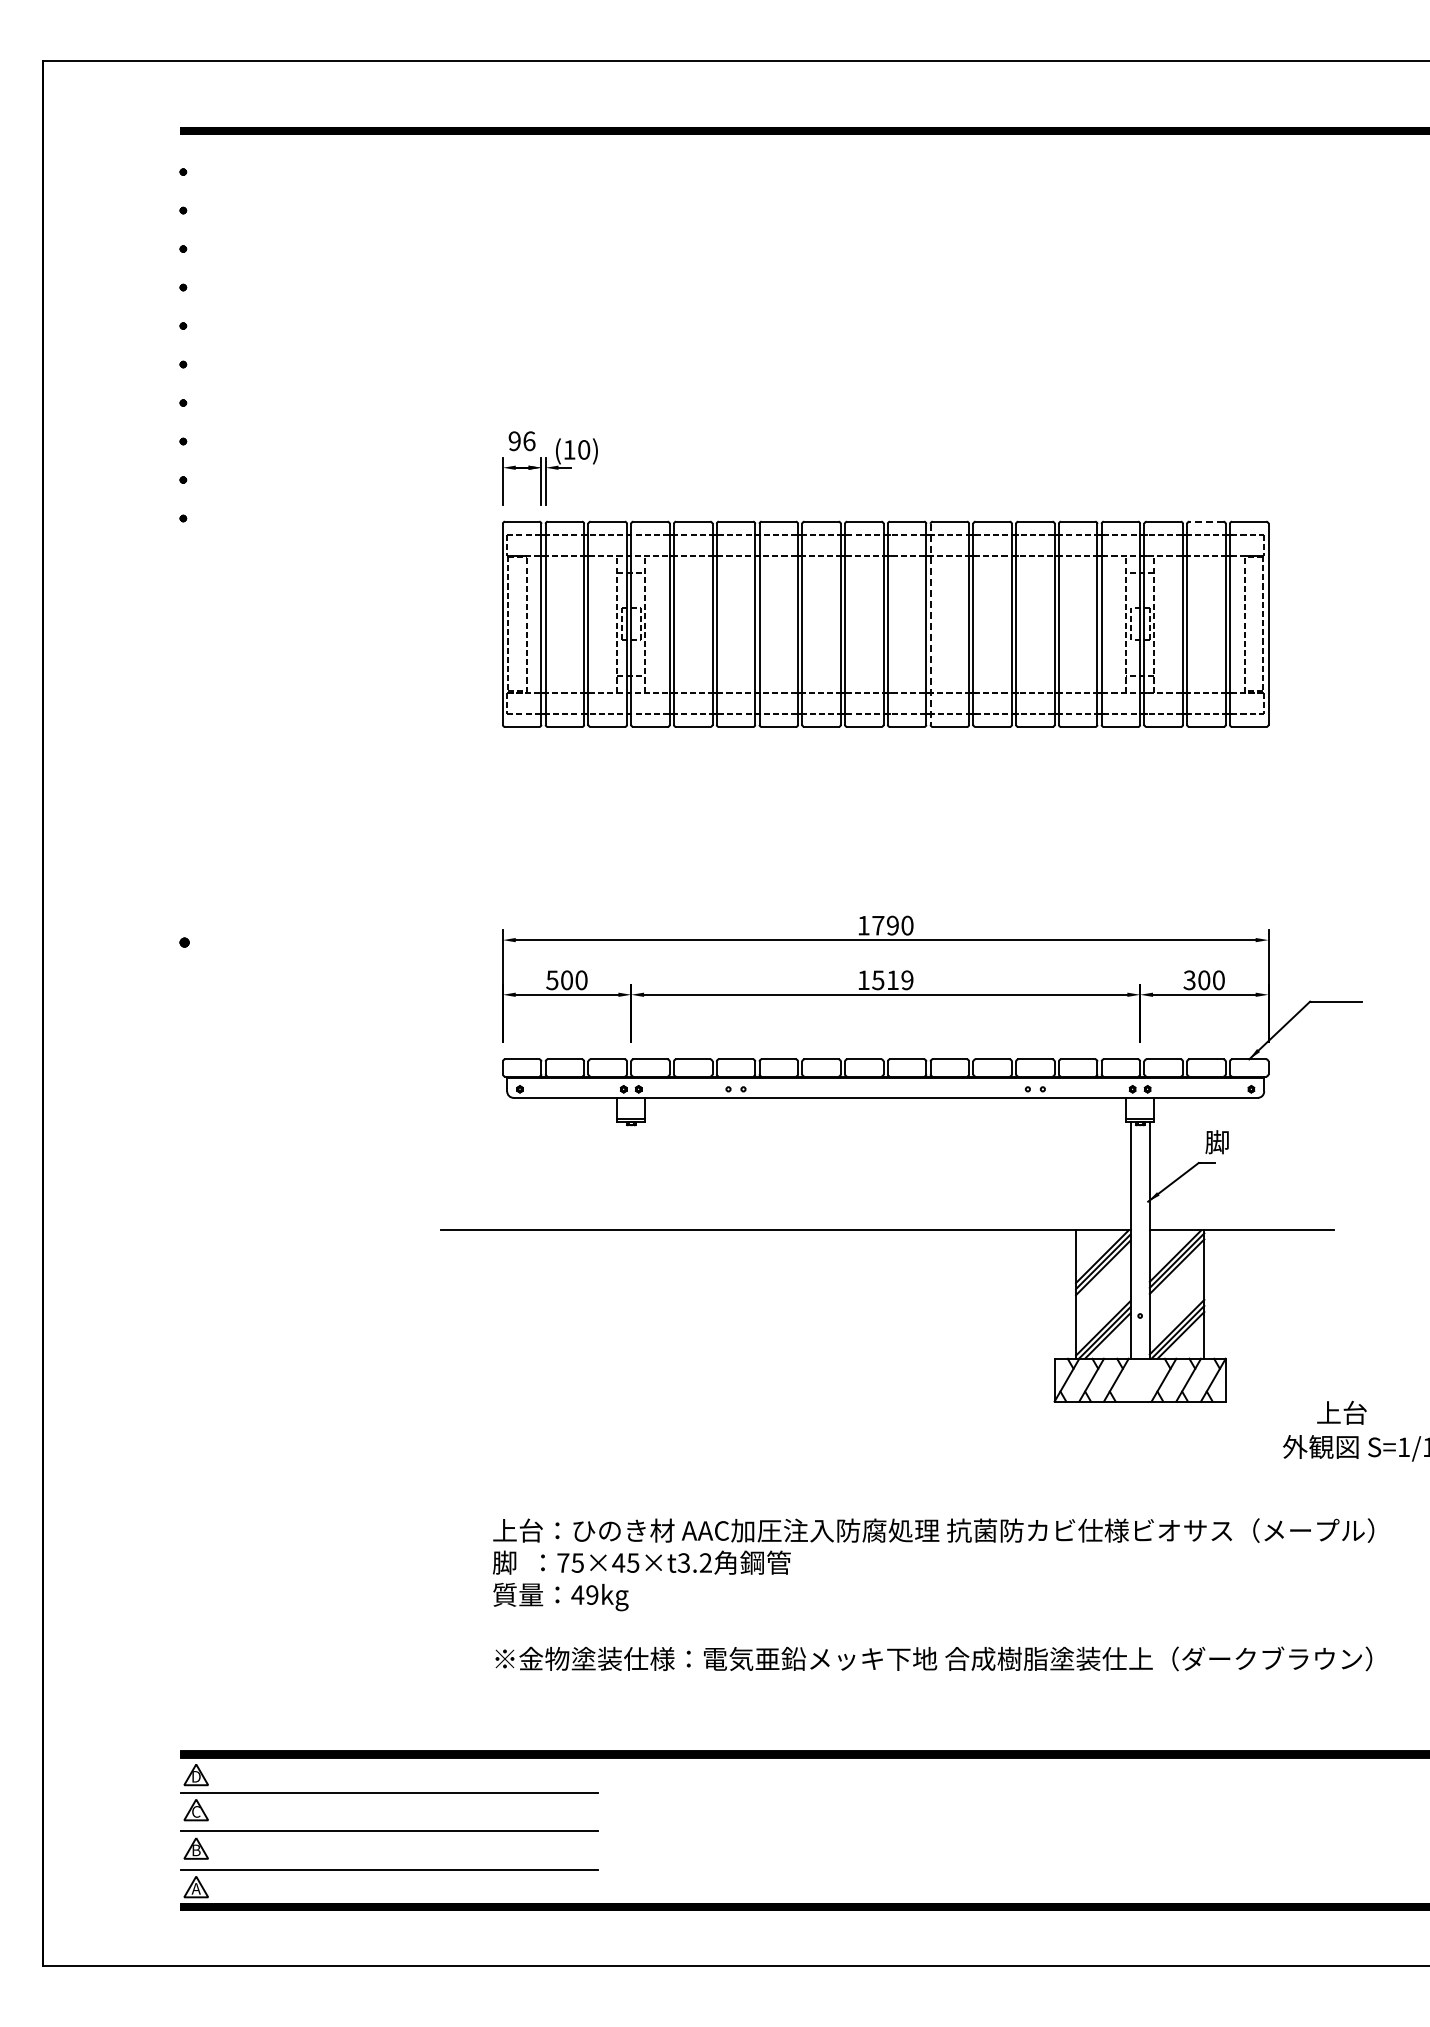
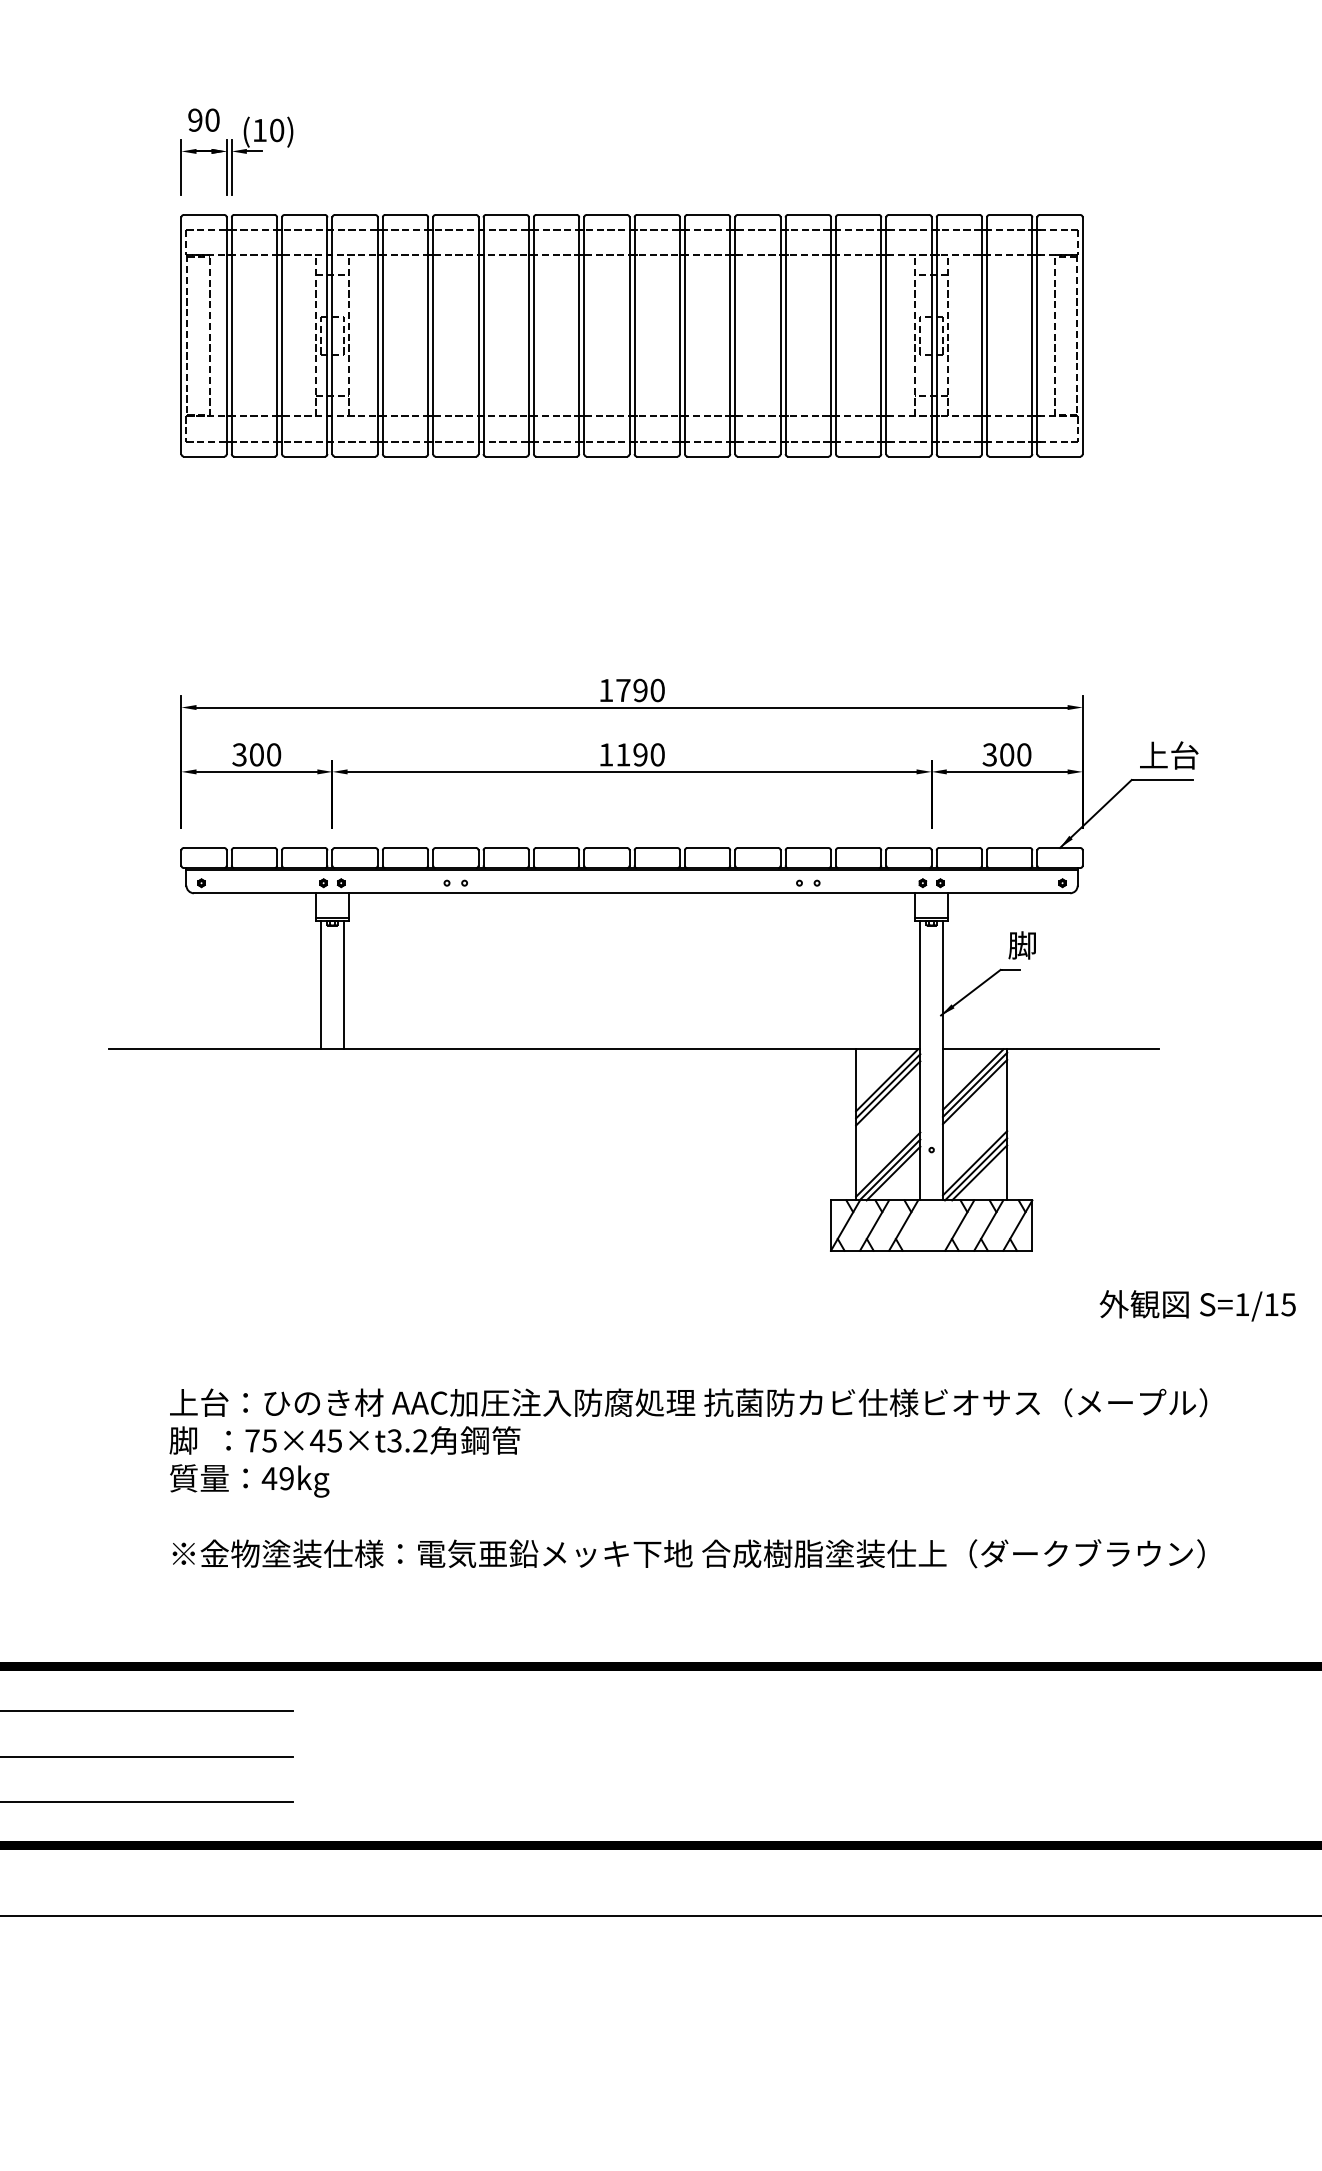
text: (529, 441) -> (212, 120), 96 -> 90
line: (1205, 521) -> (1008, 214), dashed -> solid
line: (930, 624) -> (684, 335), dashed -> solid
text: (552, 979) -> (239, 753), 500 -> 300
text: (892, 980) -> (640, 755), 1519 -> 1190
line: (621, 1175) -> (321, 984), added
line: (640, 1175) -> (343, 984), added
text: (1341, 1412) -> (1168, 755), moved

